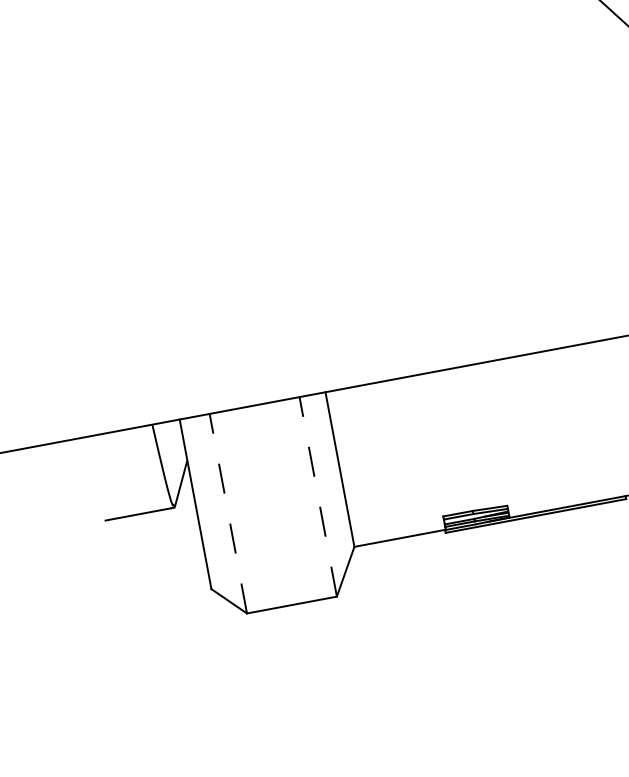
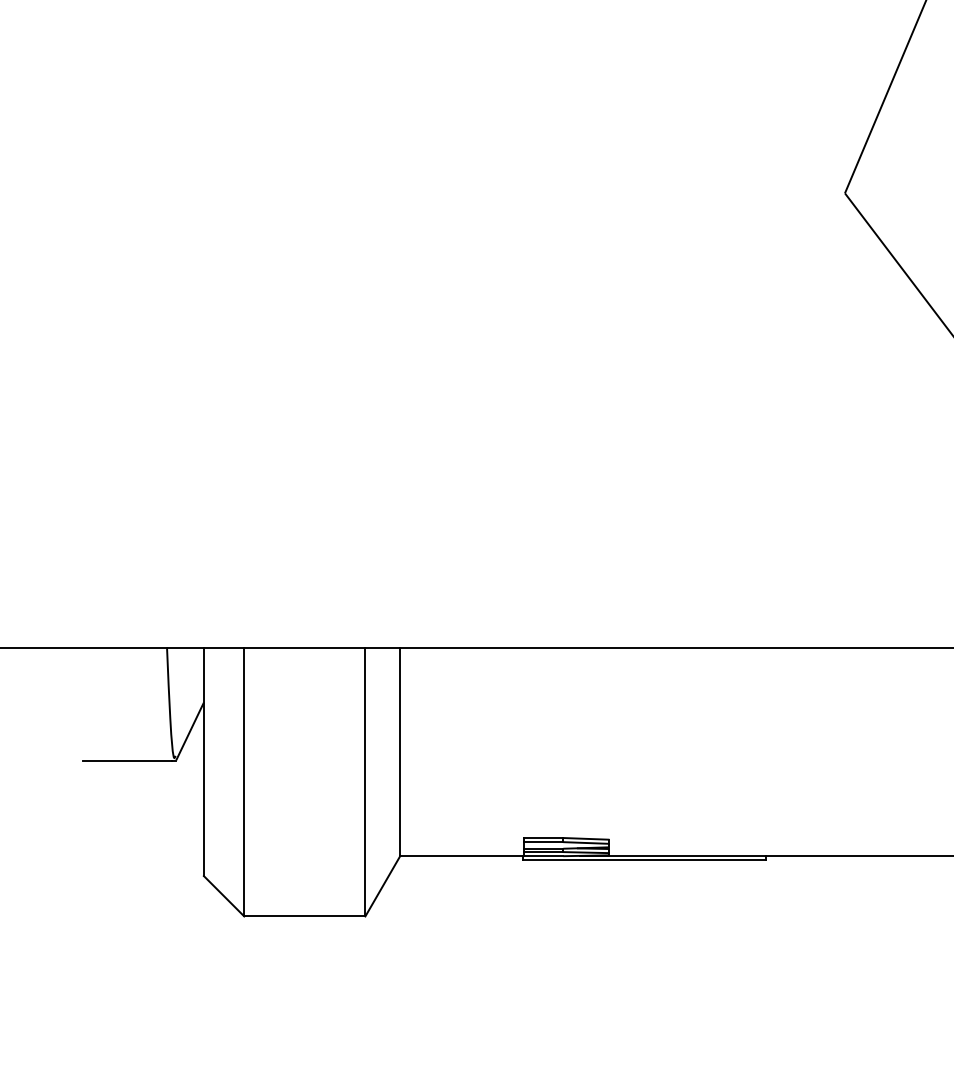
line: (318, 496) -> (365, 781), dashed -> solid
line: (228, 513) -> (244, 781), dashed -> solid

